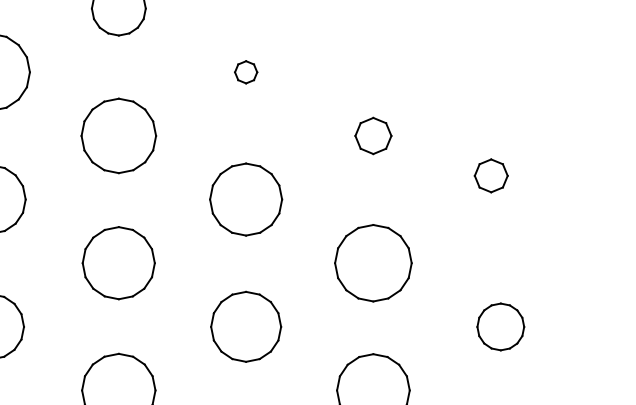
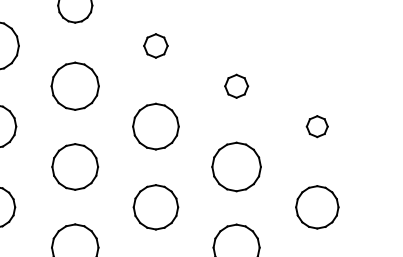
part: (245, 71) -> (155, 45), size x1.67
part: (489, 175) -> (316, 126), moved
part: (501, 327) -> (317, 207), size x1.43

